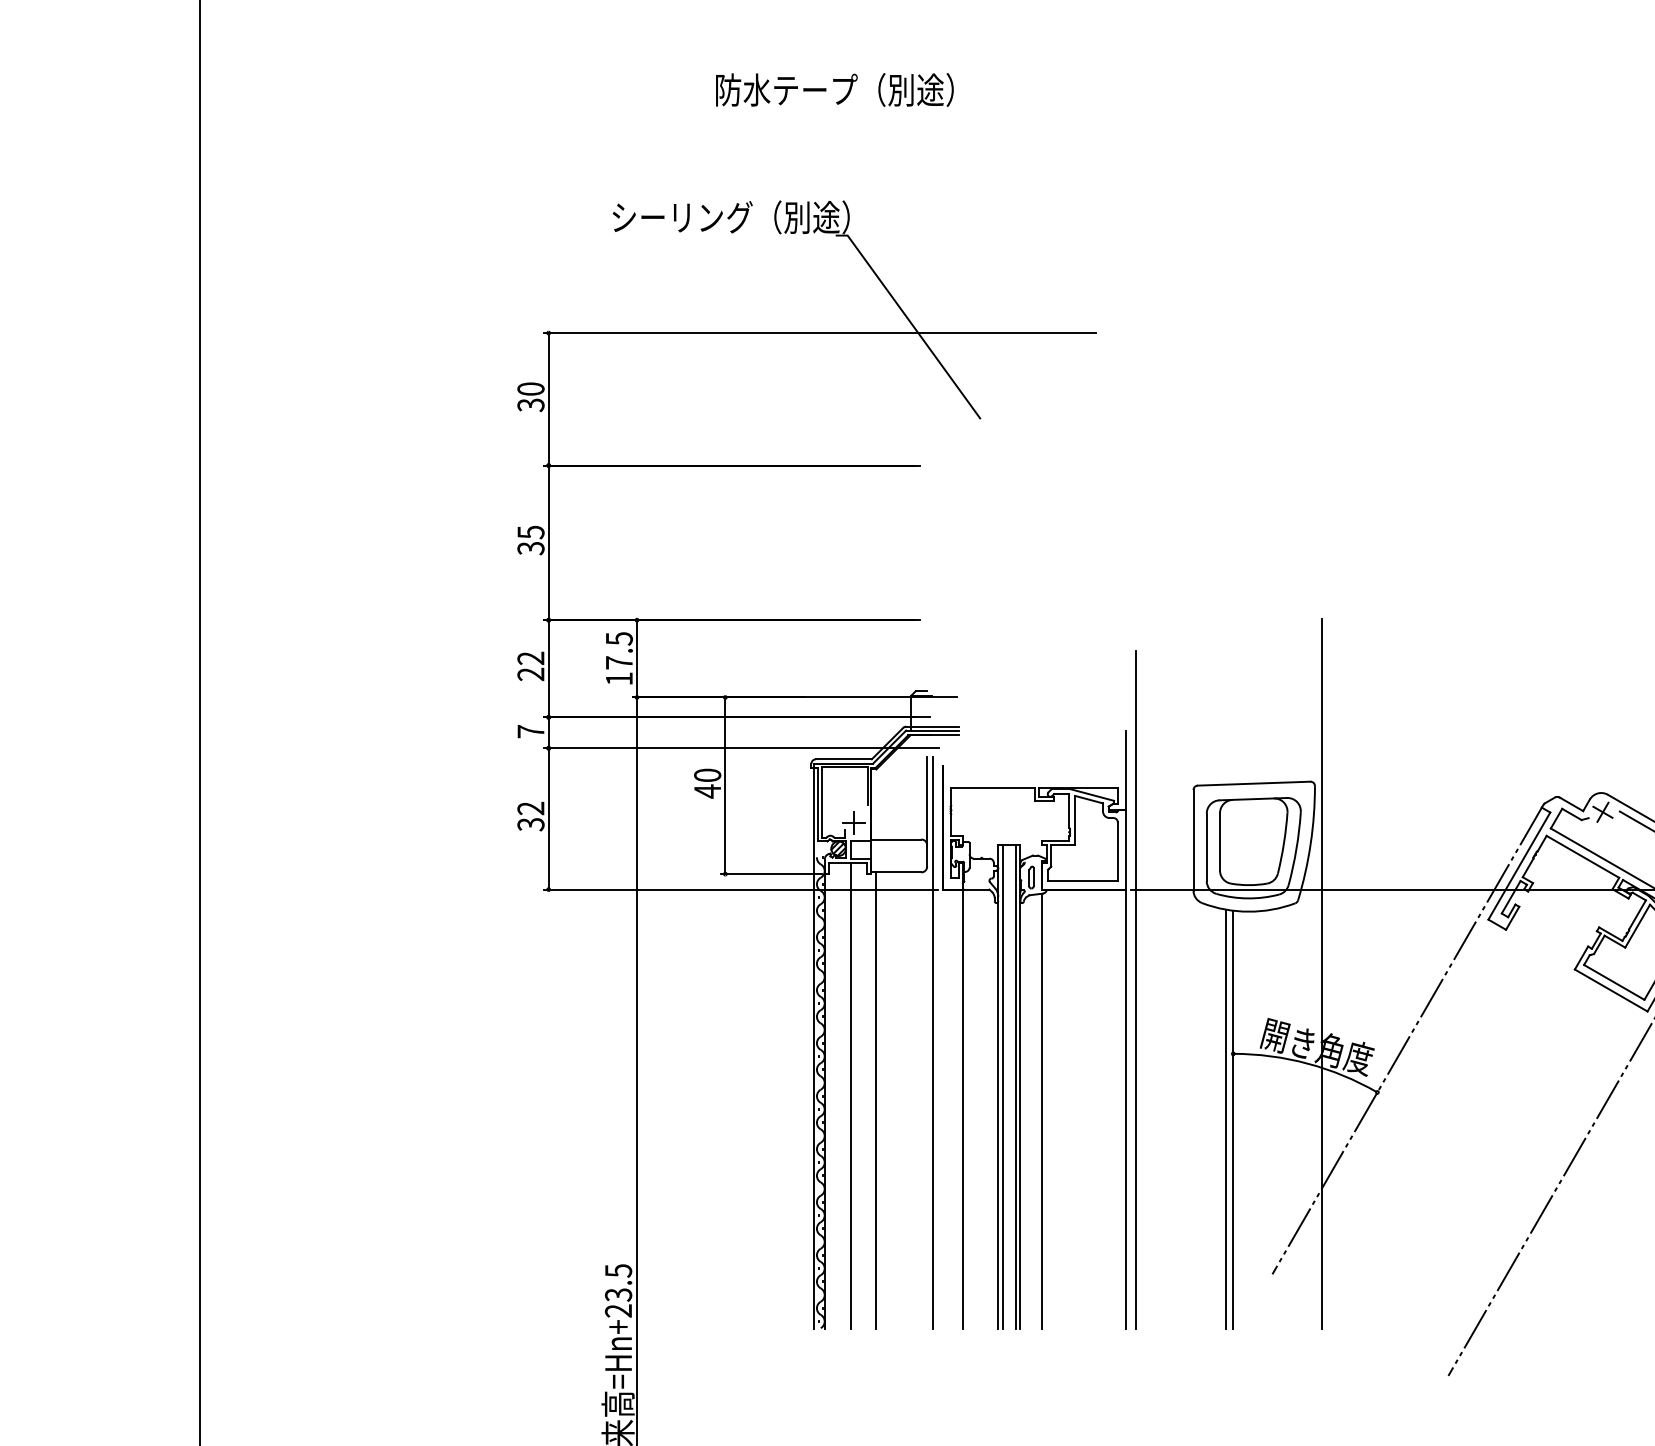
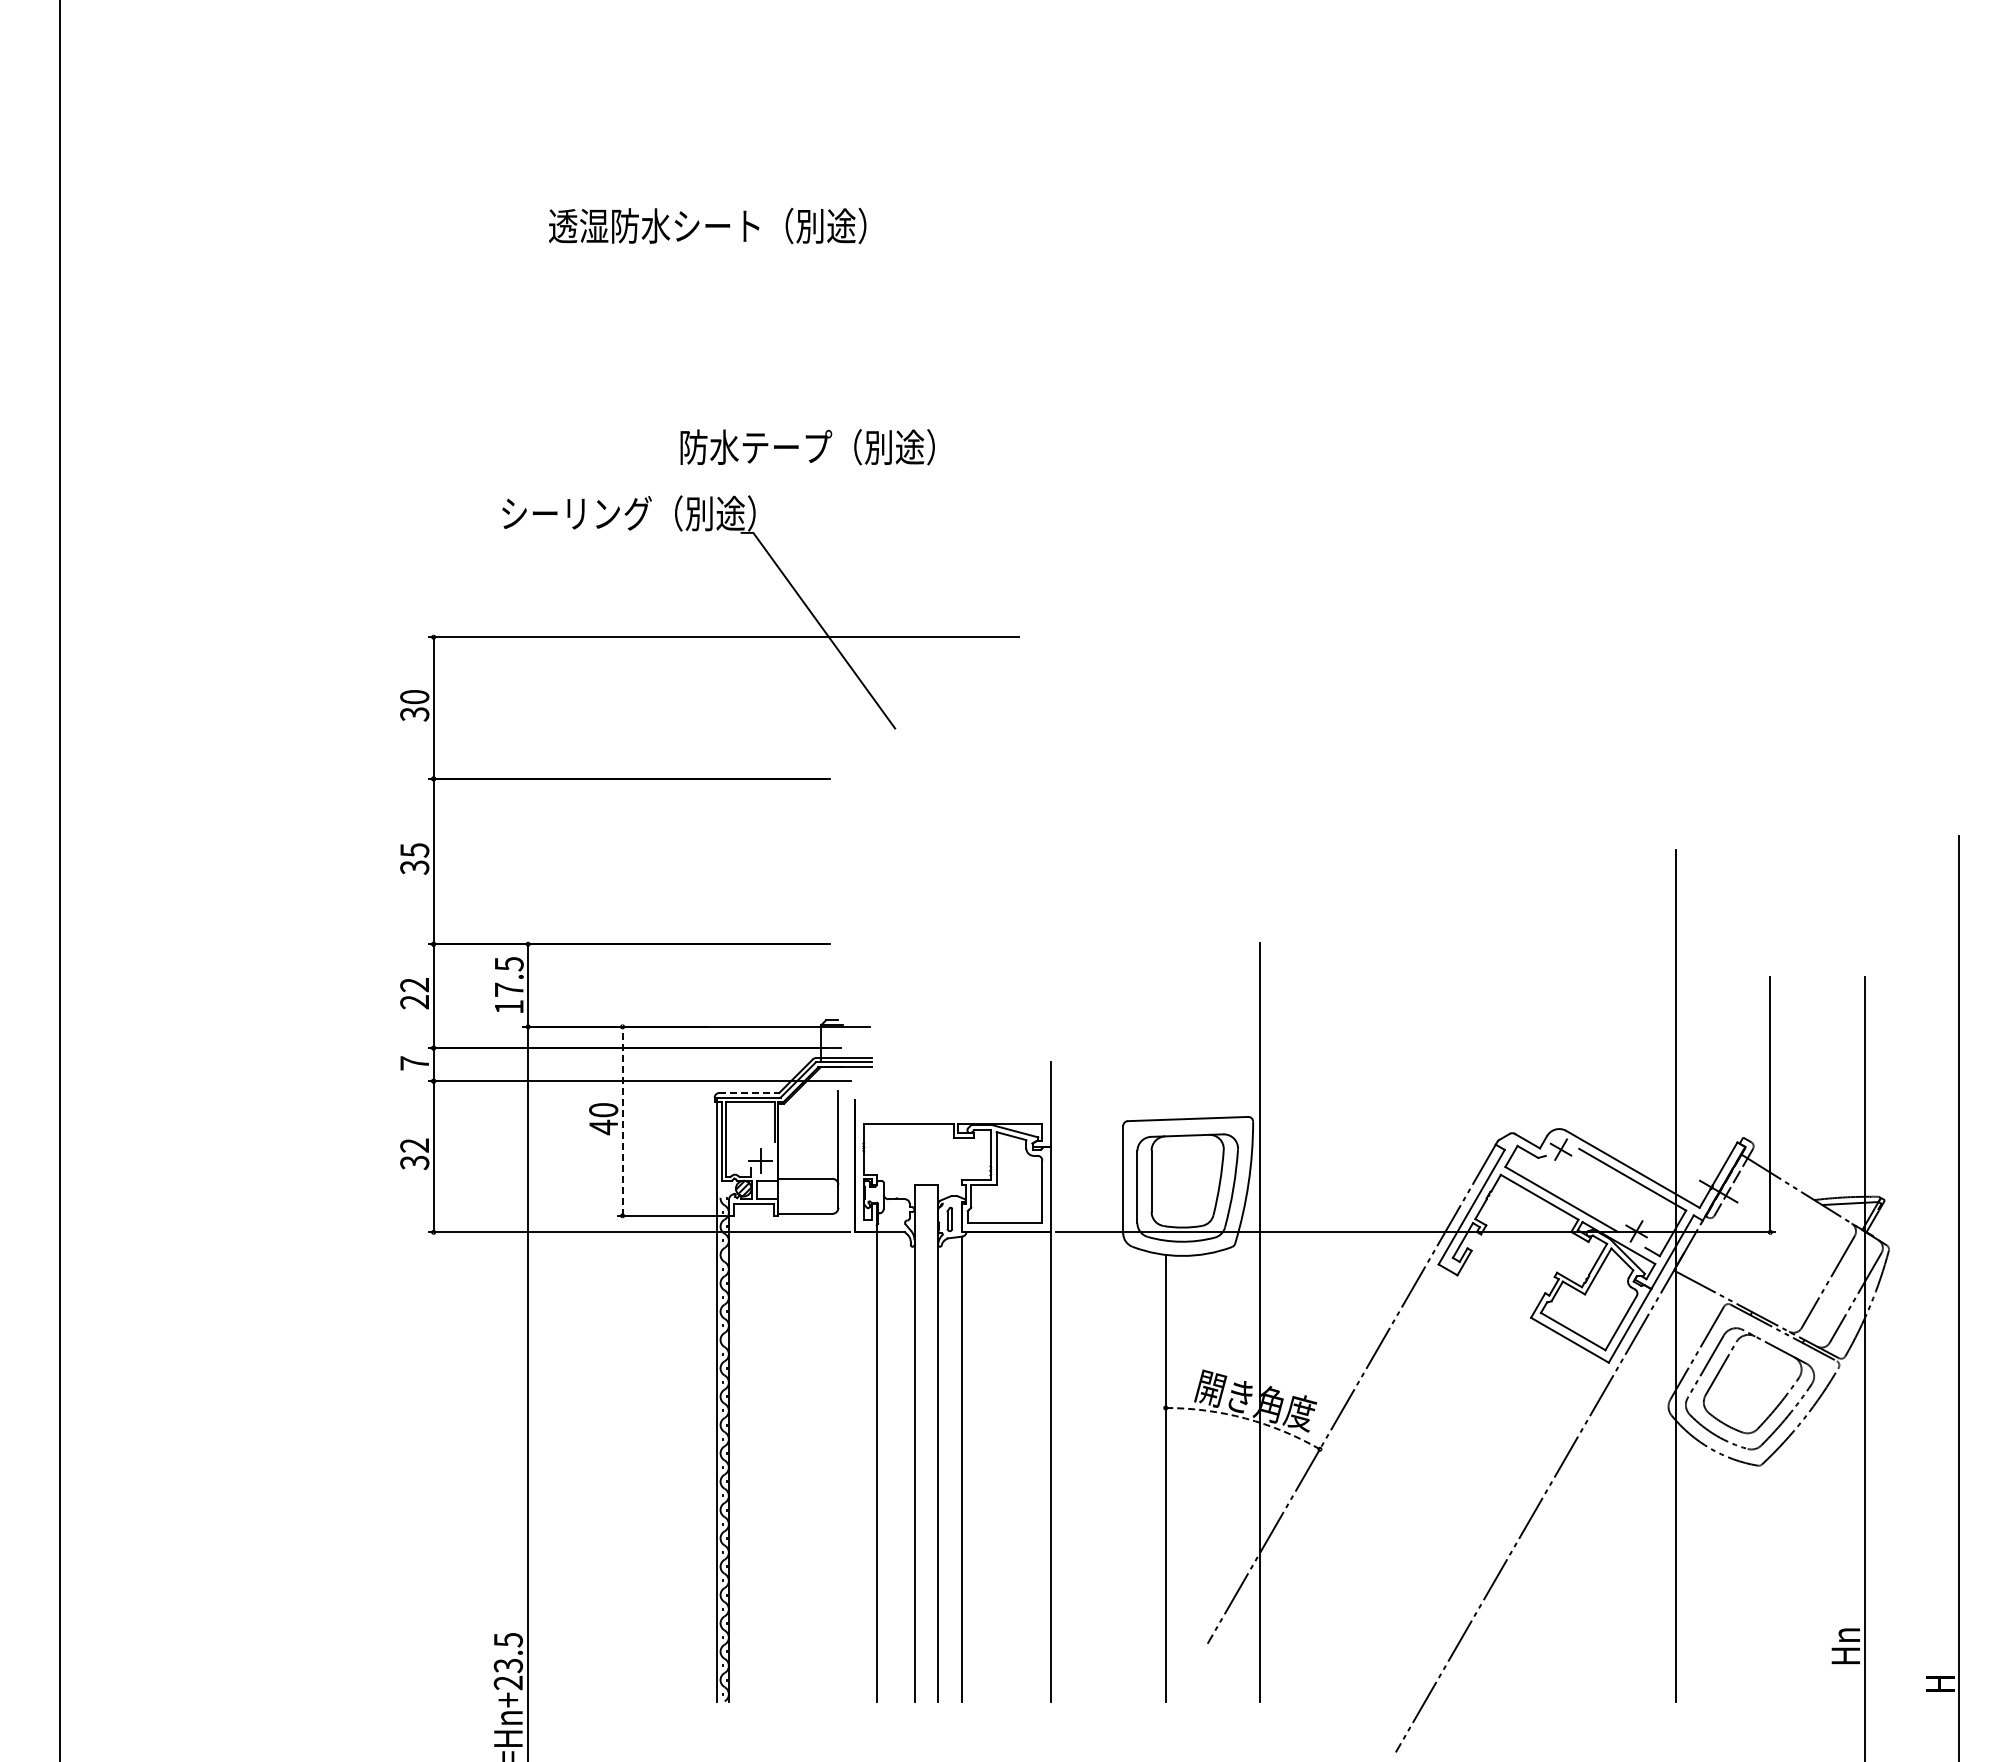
text: (834, 90) -> (807, 447), moved
line: (844, 759) -> (749, 1093), solid -> dashed
line: (725, 785) -> (622, 1120), solid -> dashed
line: (1135, 989) -> (1061, 1339), removed
line: (932, 1043) -> (844, 1396), removed
arc: (1307, 1063) -> (1245, 1418), solid -> dashed
line: (1002, 1087) -> (919, 1443), removed
line: (1016, 1087) -> (933, 1443), removed
line: (850, 1095) -> (756, 1452), removed
line: (875, 1100) -> (783, 1457), removed
line: (1226, 1118) -> (1158, 1477), removed

